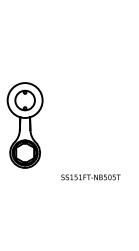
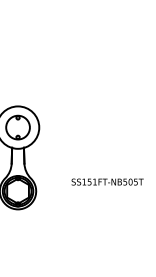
text: (90, 177) -> (107, 182), moved

